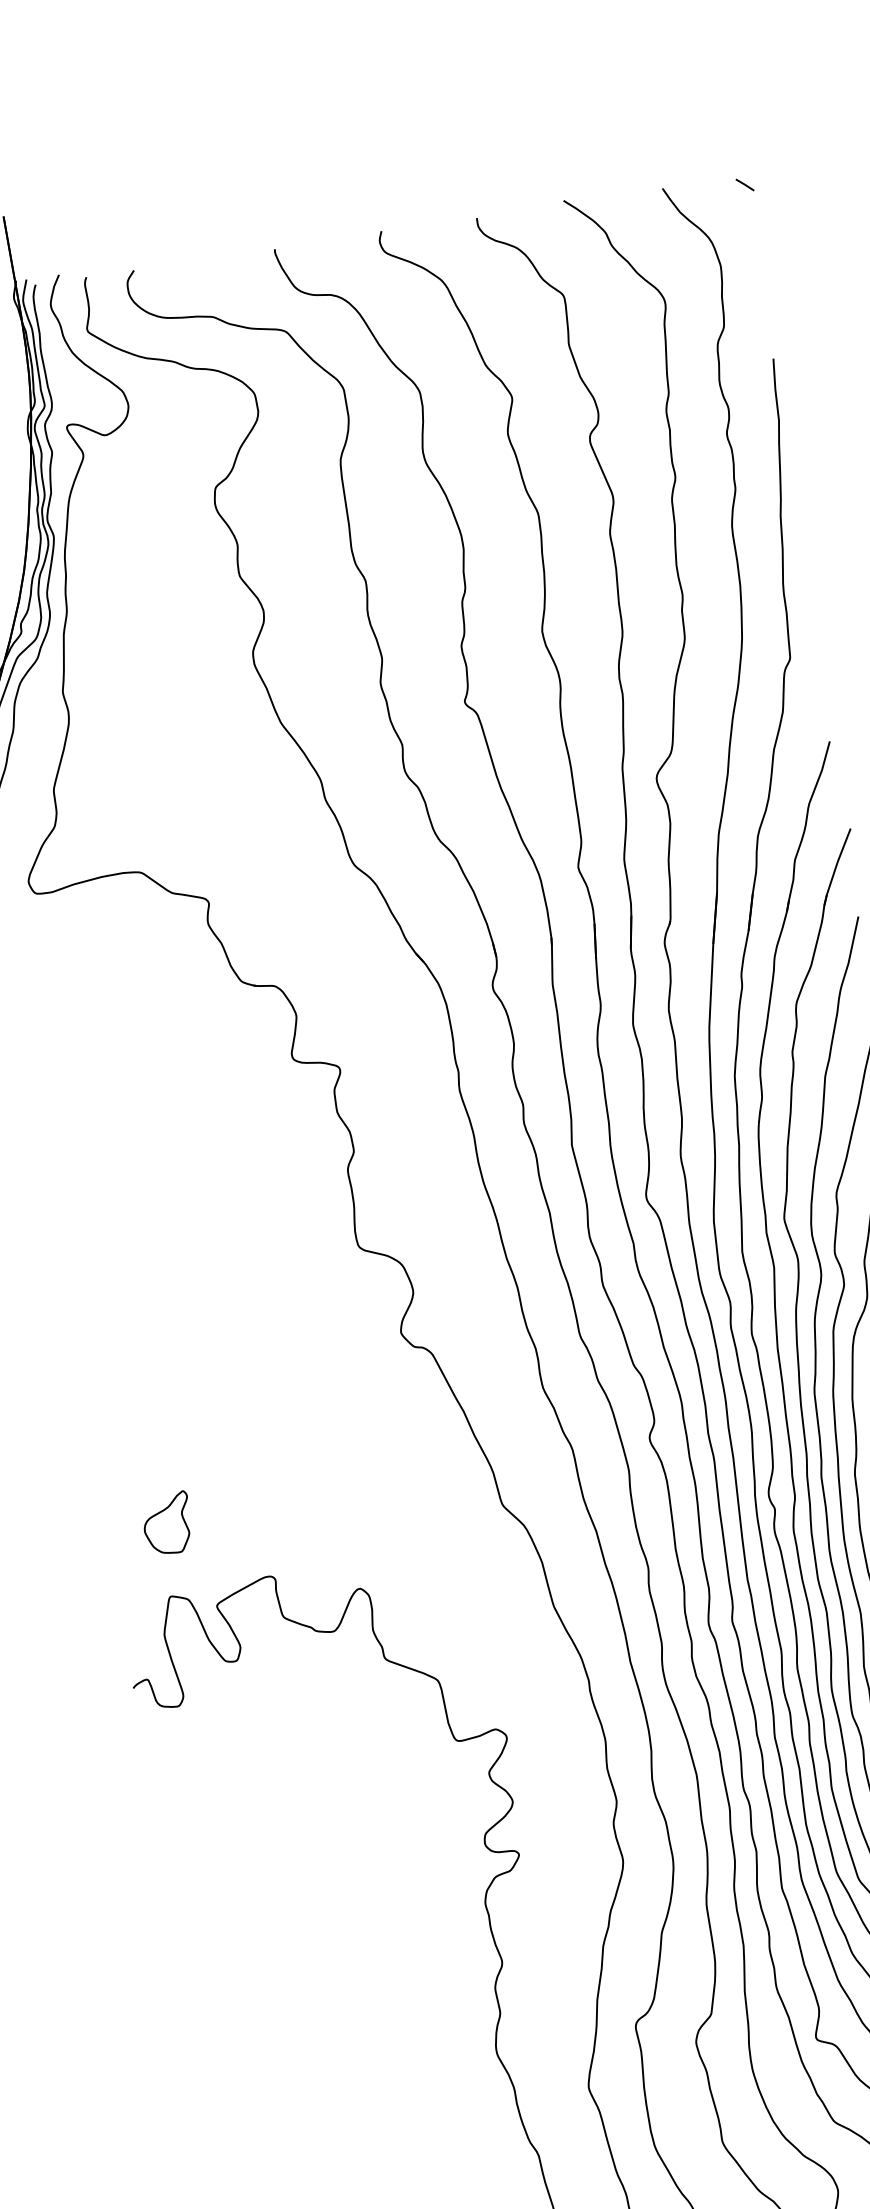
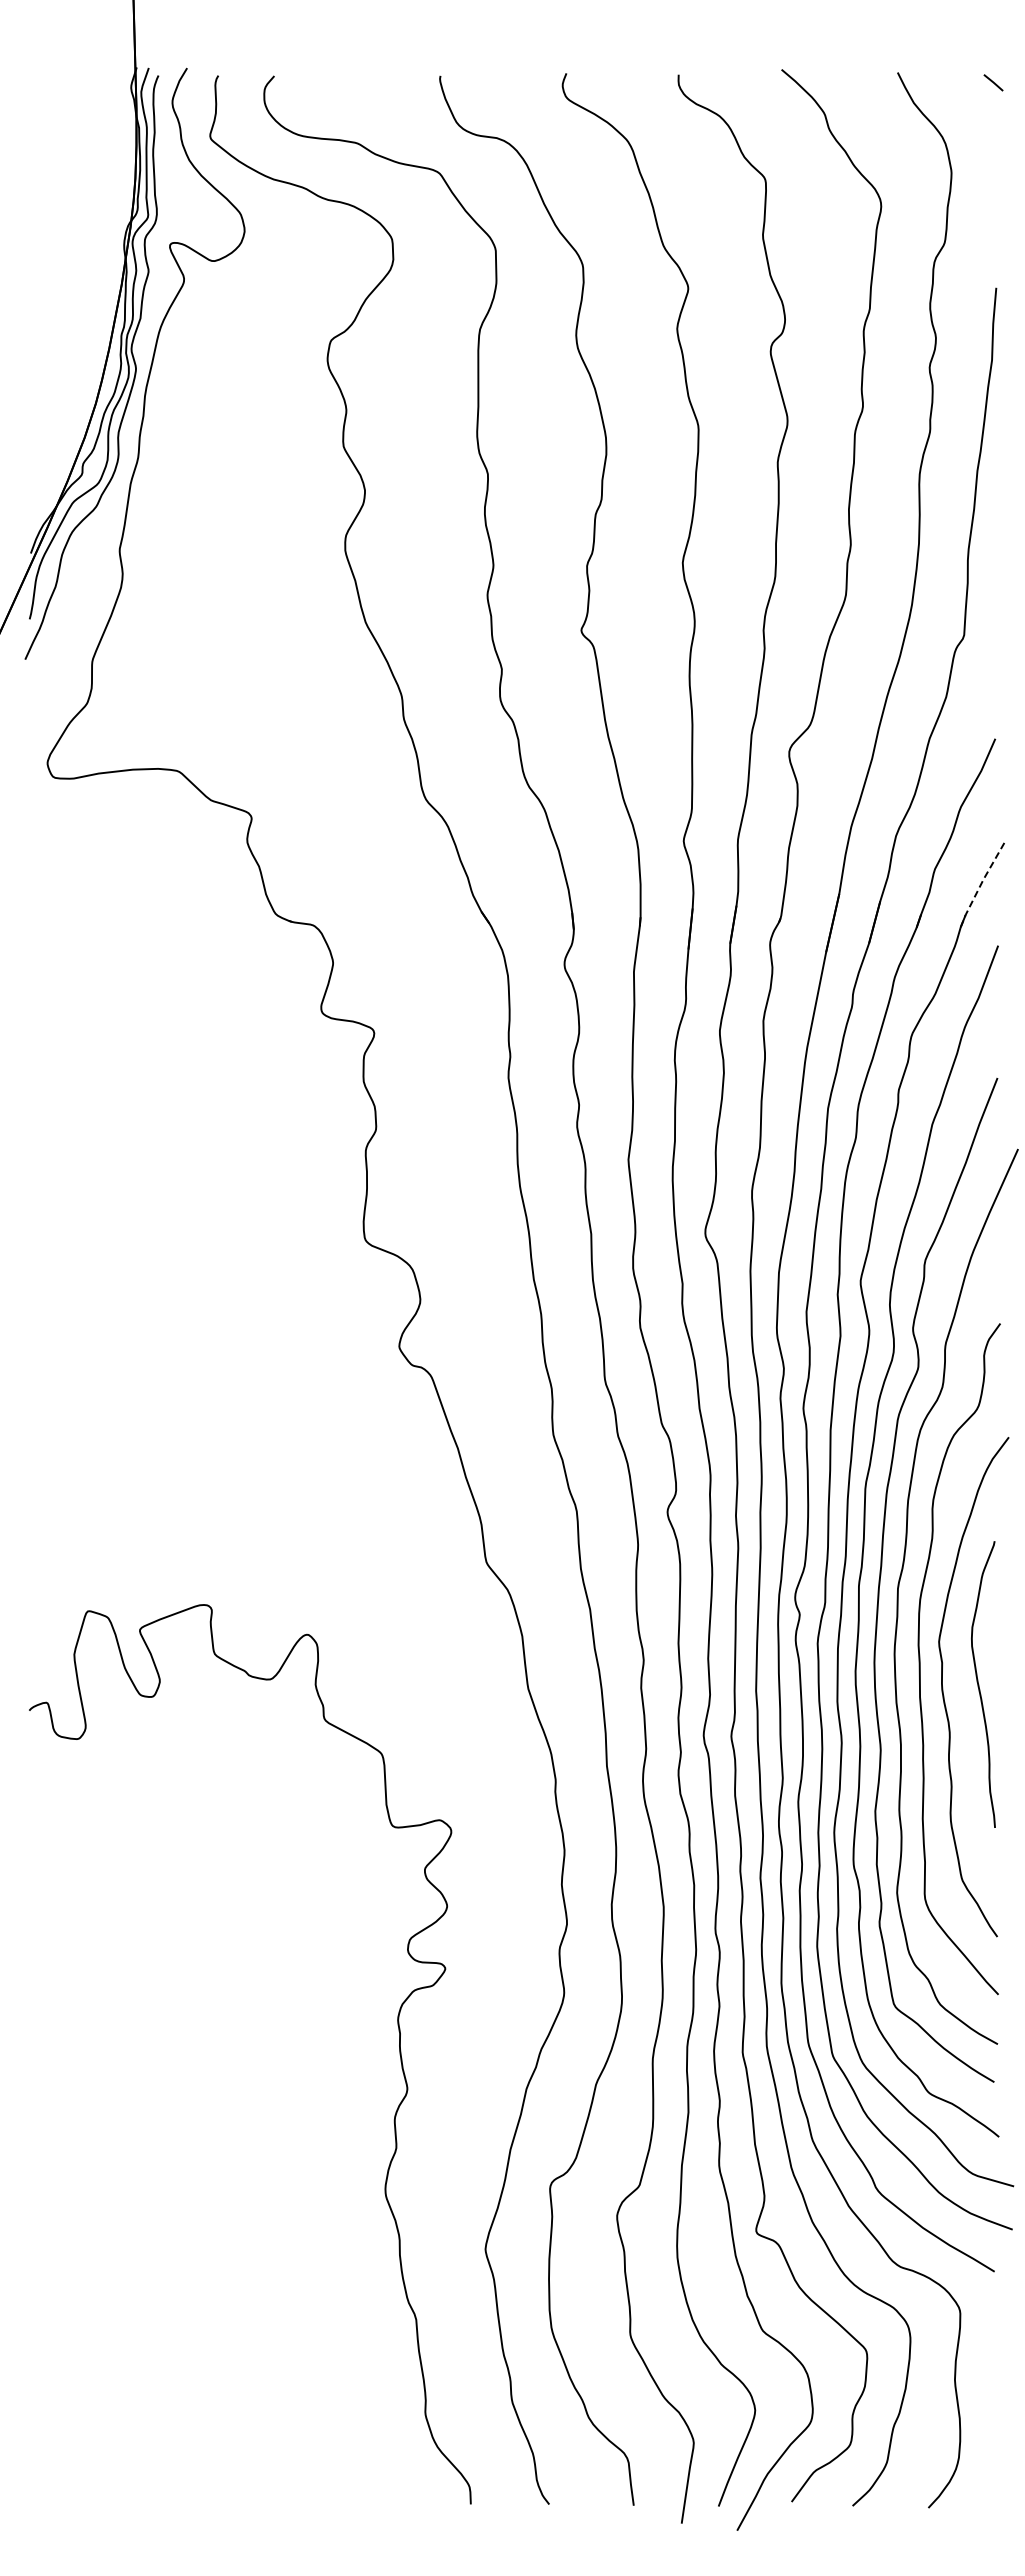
line: (836, 866) -> (981, 884), solid -> dashed
part: (167, 1523) -> (96, 1526), removed

